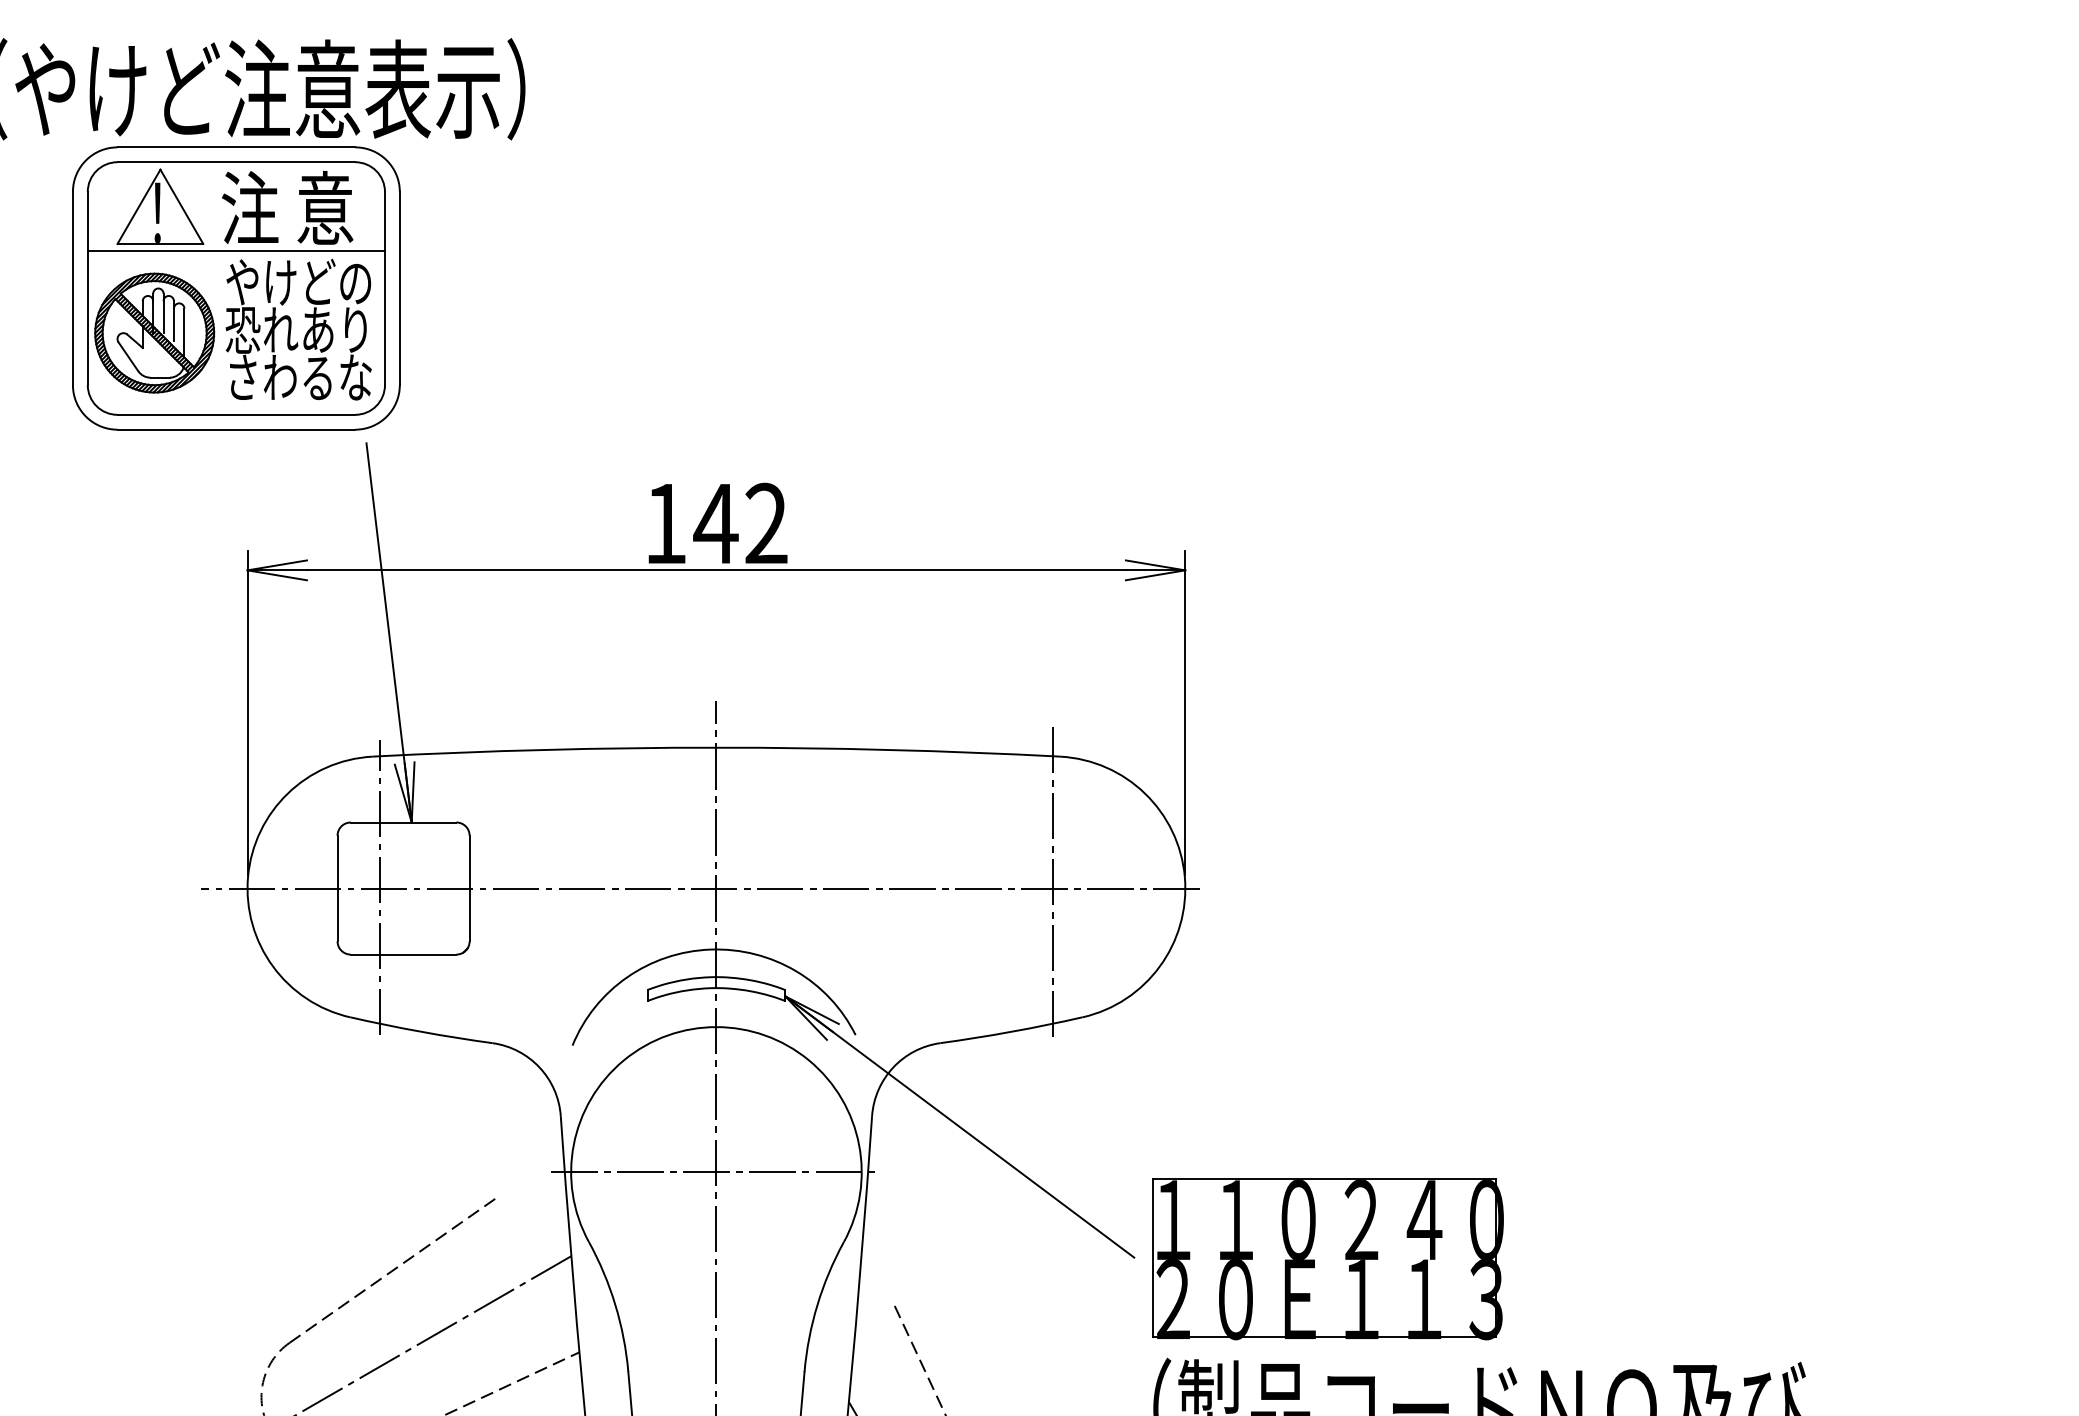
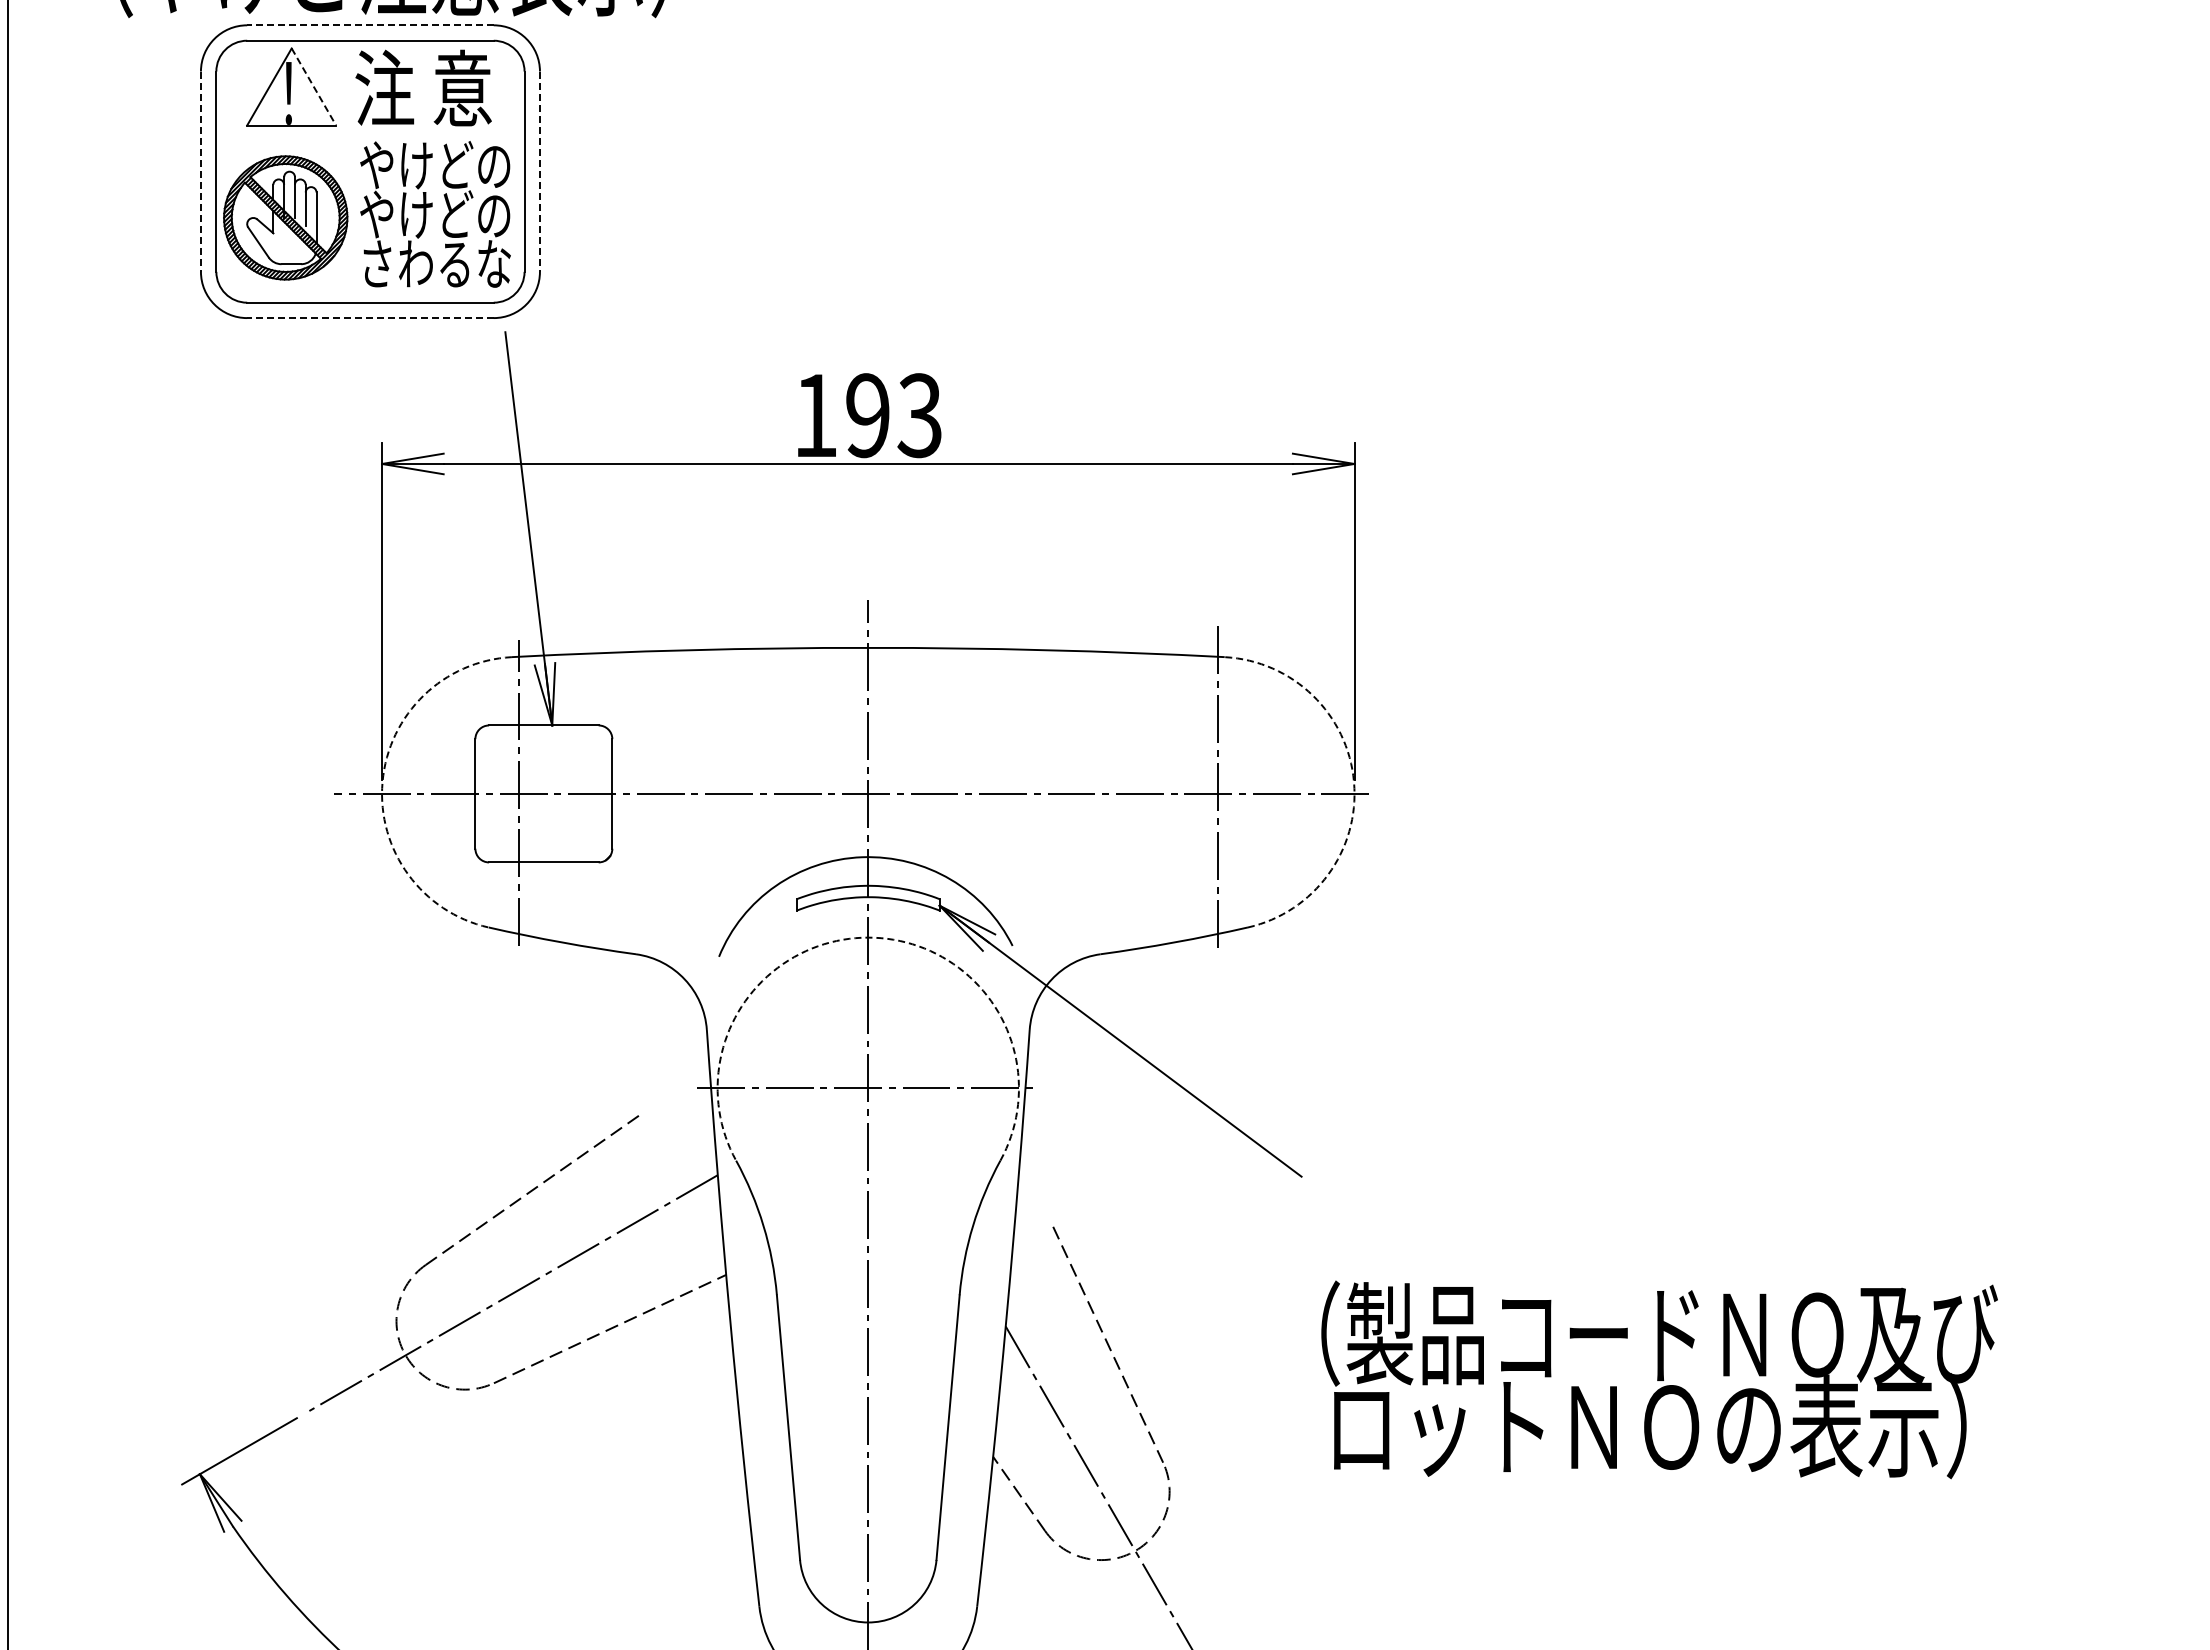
line: (235, 147) -> (369, 25), solid -> dashed
line: (182, 207) -> (314, 87), solid -> dashed
line: (236, 251) -> (370, 133), removed
line: (72, 289) -> (200, 172), solid -> dashed
line: (399, 289) -> (539, 172), solid -> dashed
text: (298, 329) -> (434, 214), 恐れあり -> やけどの
line: (235, 430) -> (369, 318), solid -> dashed
text: (739, 523) -> (892, 415), 142 -> 193
arc: (247, 877) -> (382, 782), solid -> dashed
arc: (1185, 877) -> (1354, 782), solid -> dashed
arc: (716, 1026) -> (868, 937), solid -> dashed
part: (1328, 1259) -> (1502, 1178), removed

